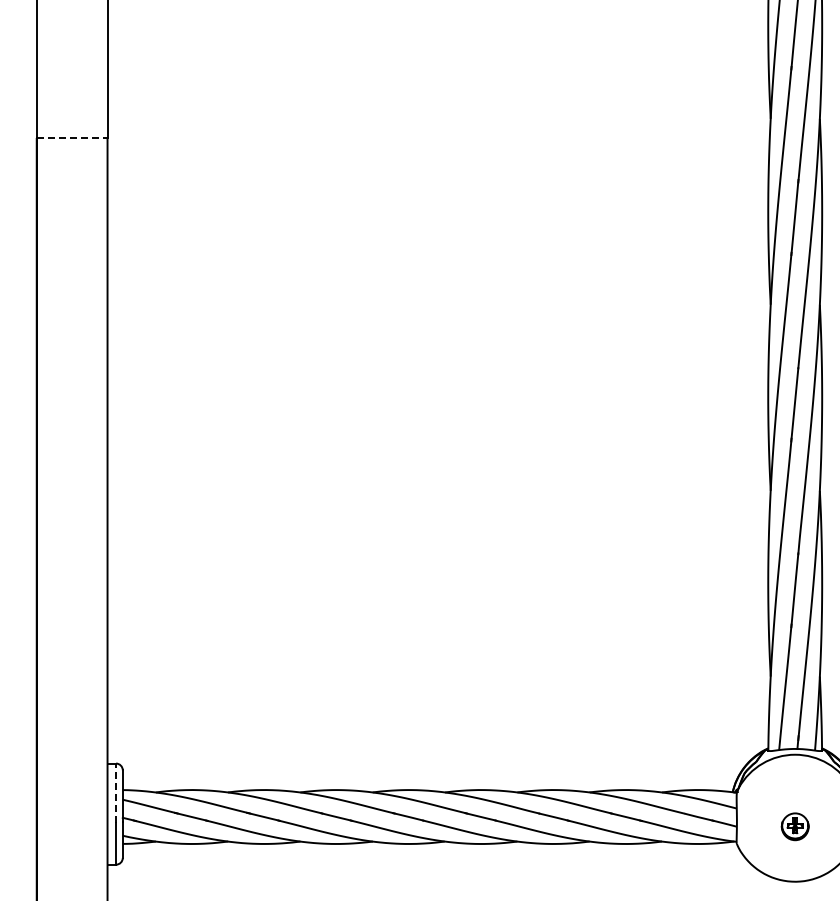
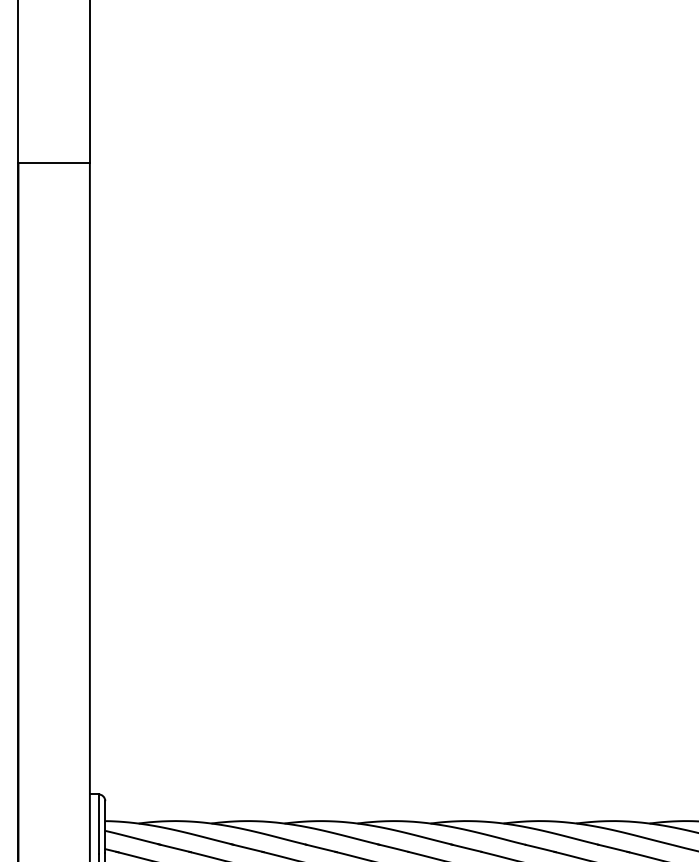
line: (72, 137) -> (54, 162), dashed -> solid
line: (116, 793) -> (98, 824), dashed -> solid

